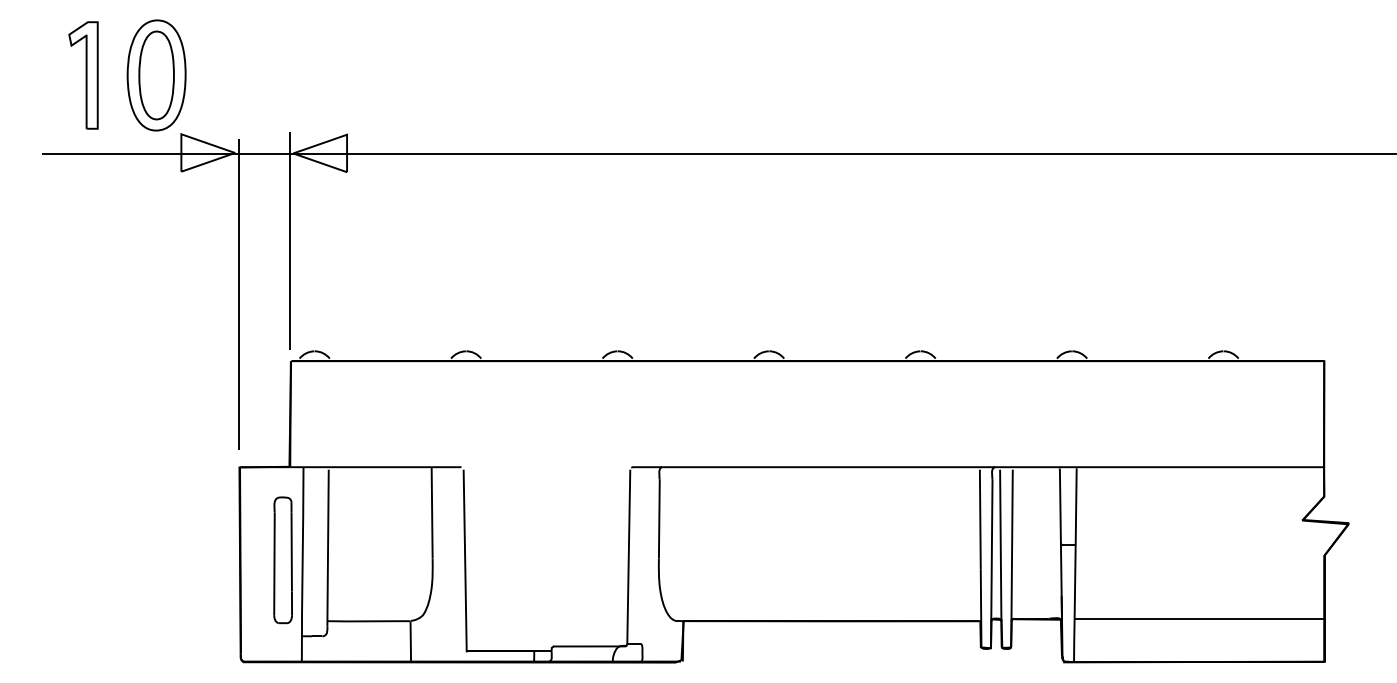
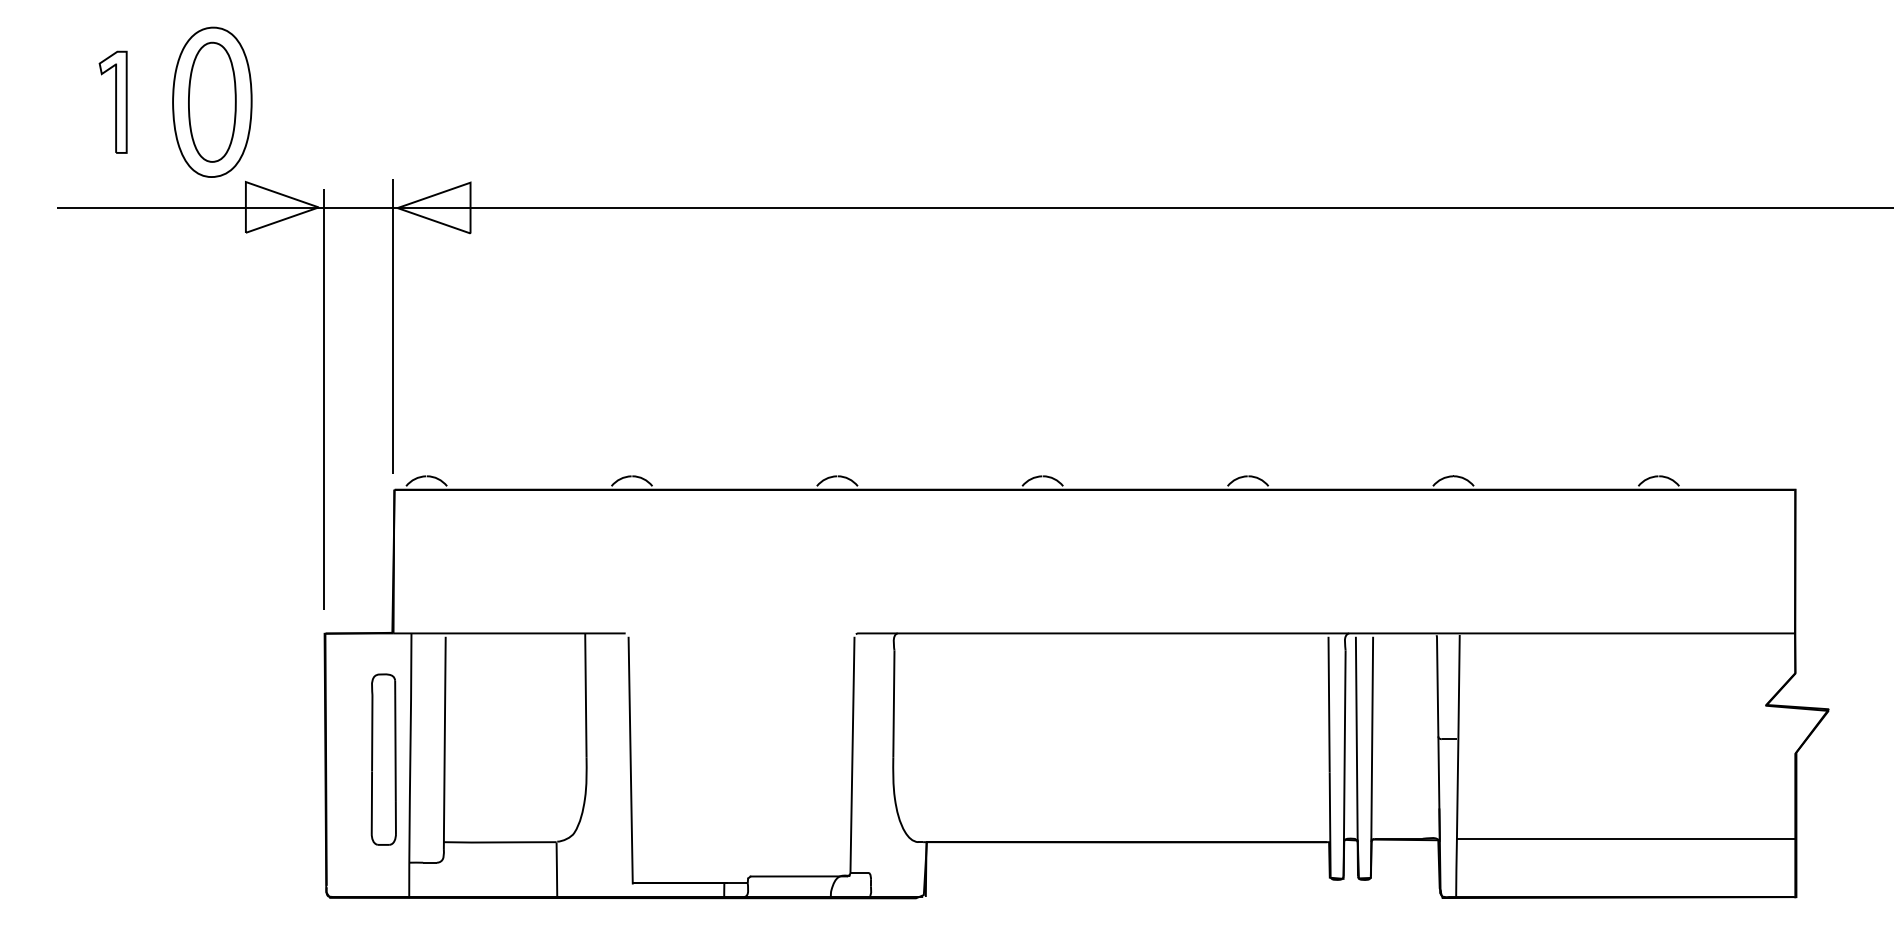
part: (83, 75) -> (113, 102), size x0.7

